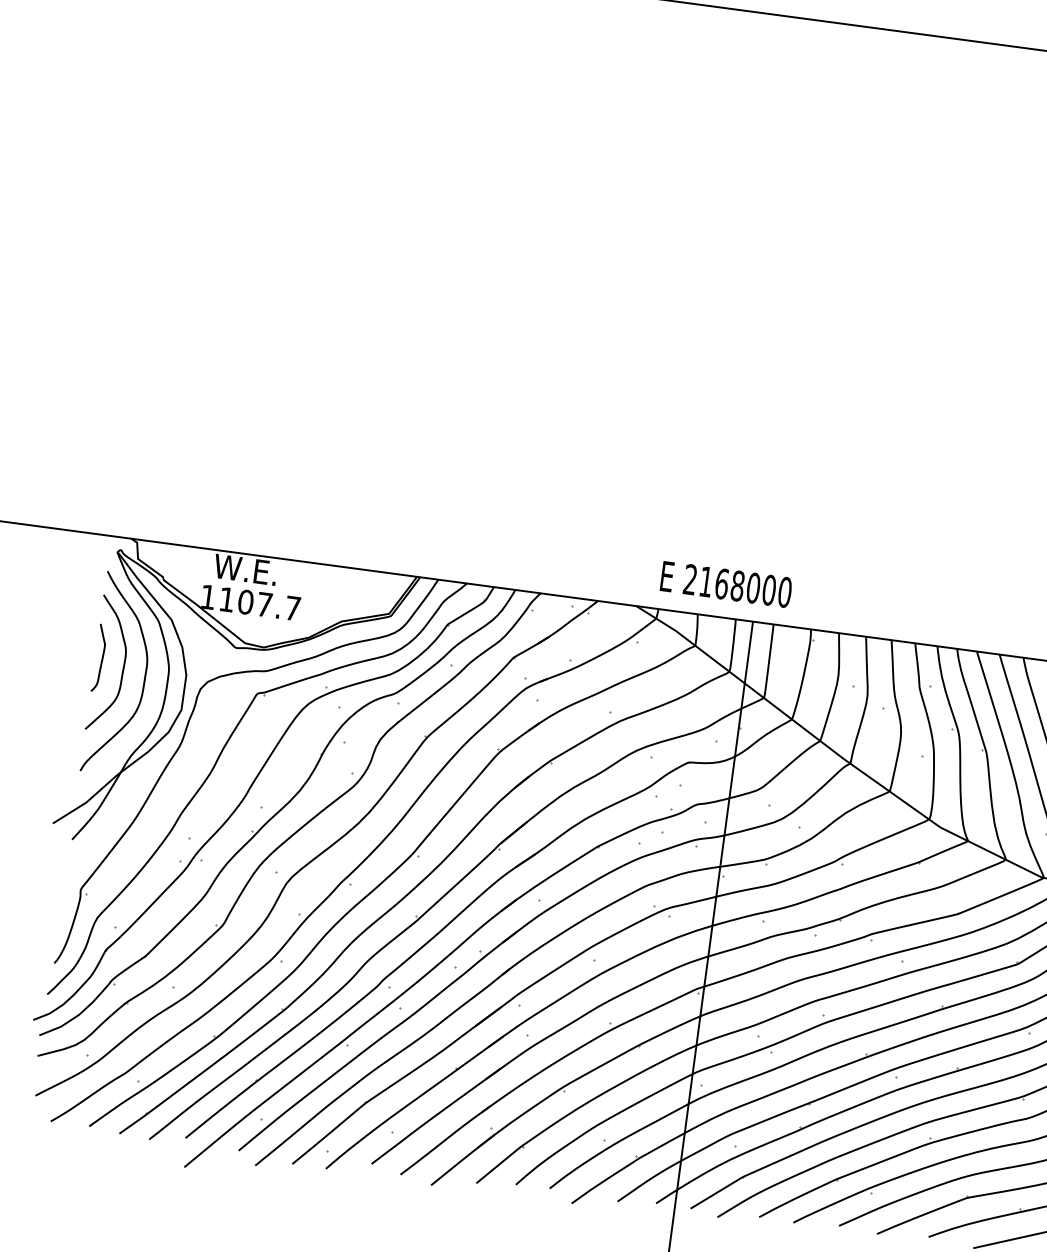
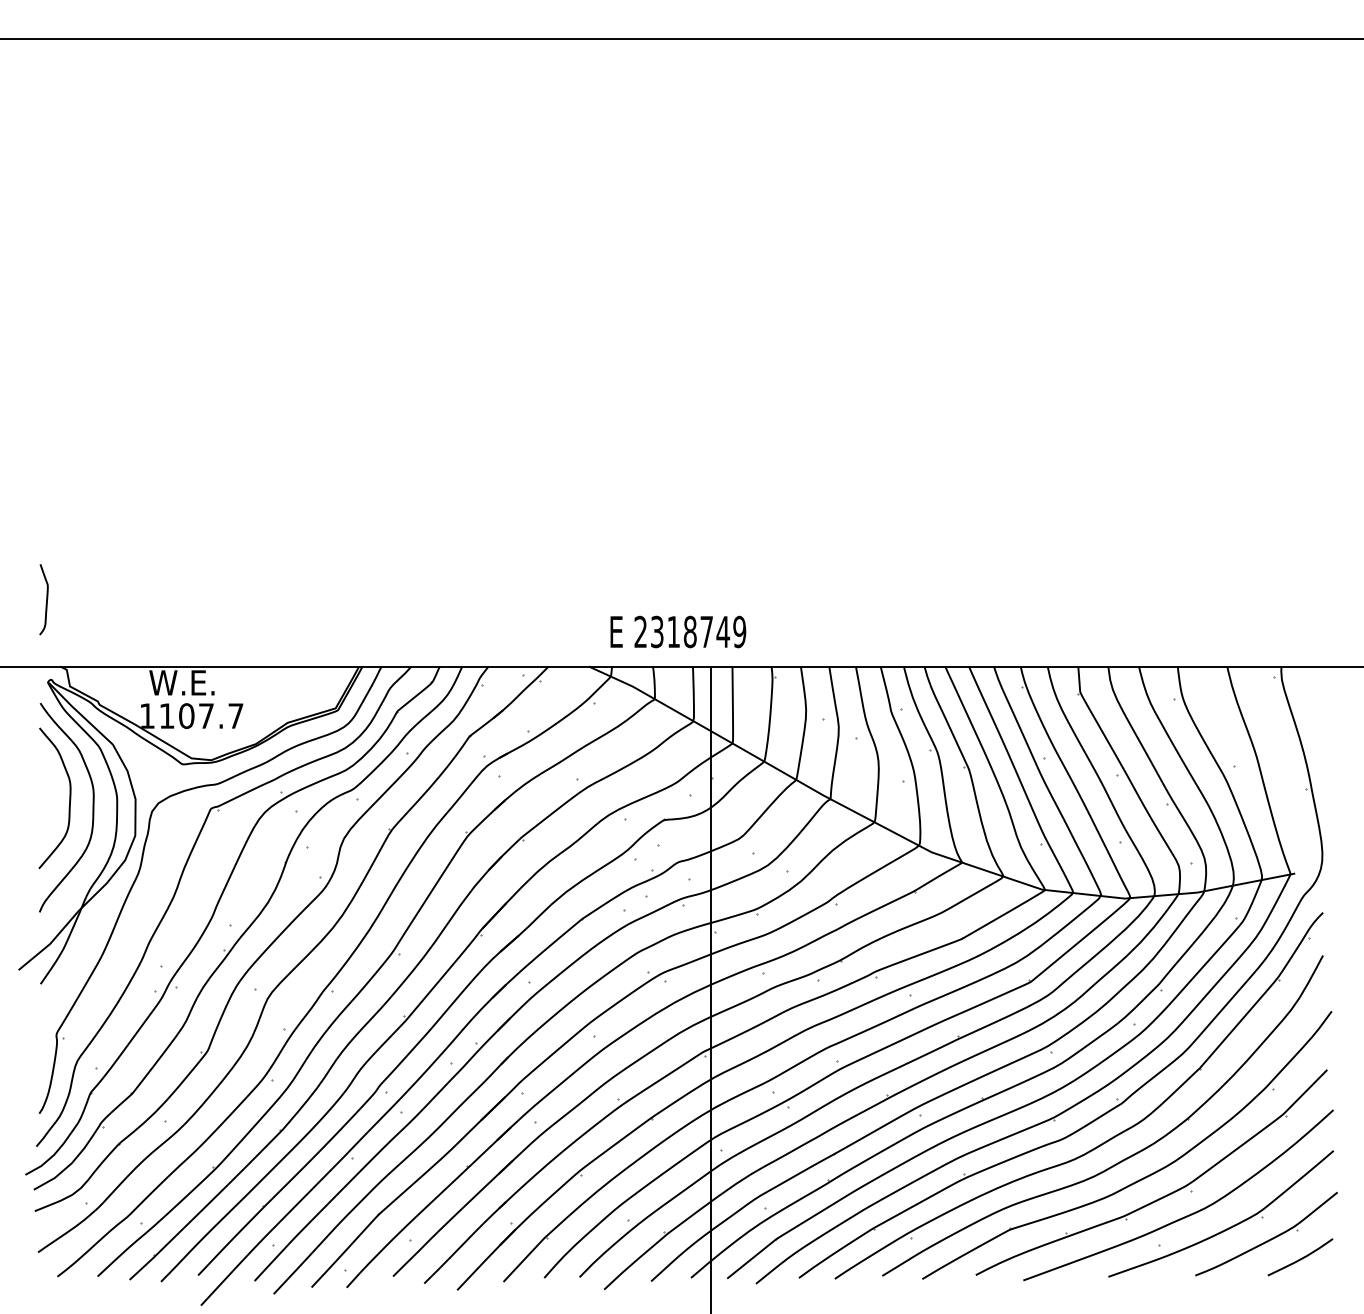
text: (745, 586) -> (698, 631), 2168000 -> 2318749
curve: (101, 658) -> (46, 599), moved

